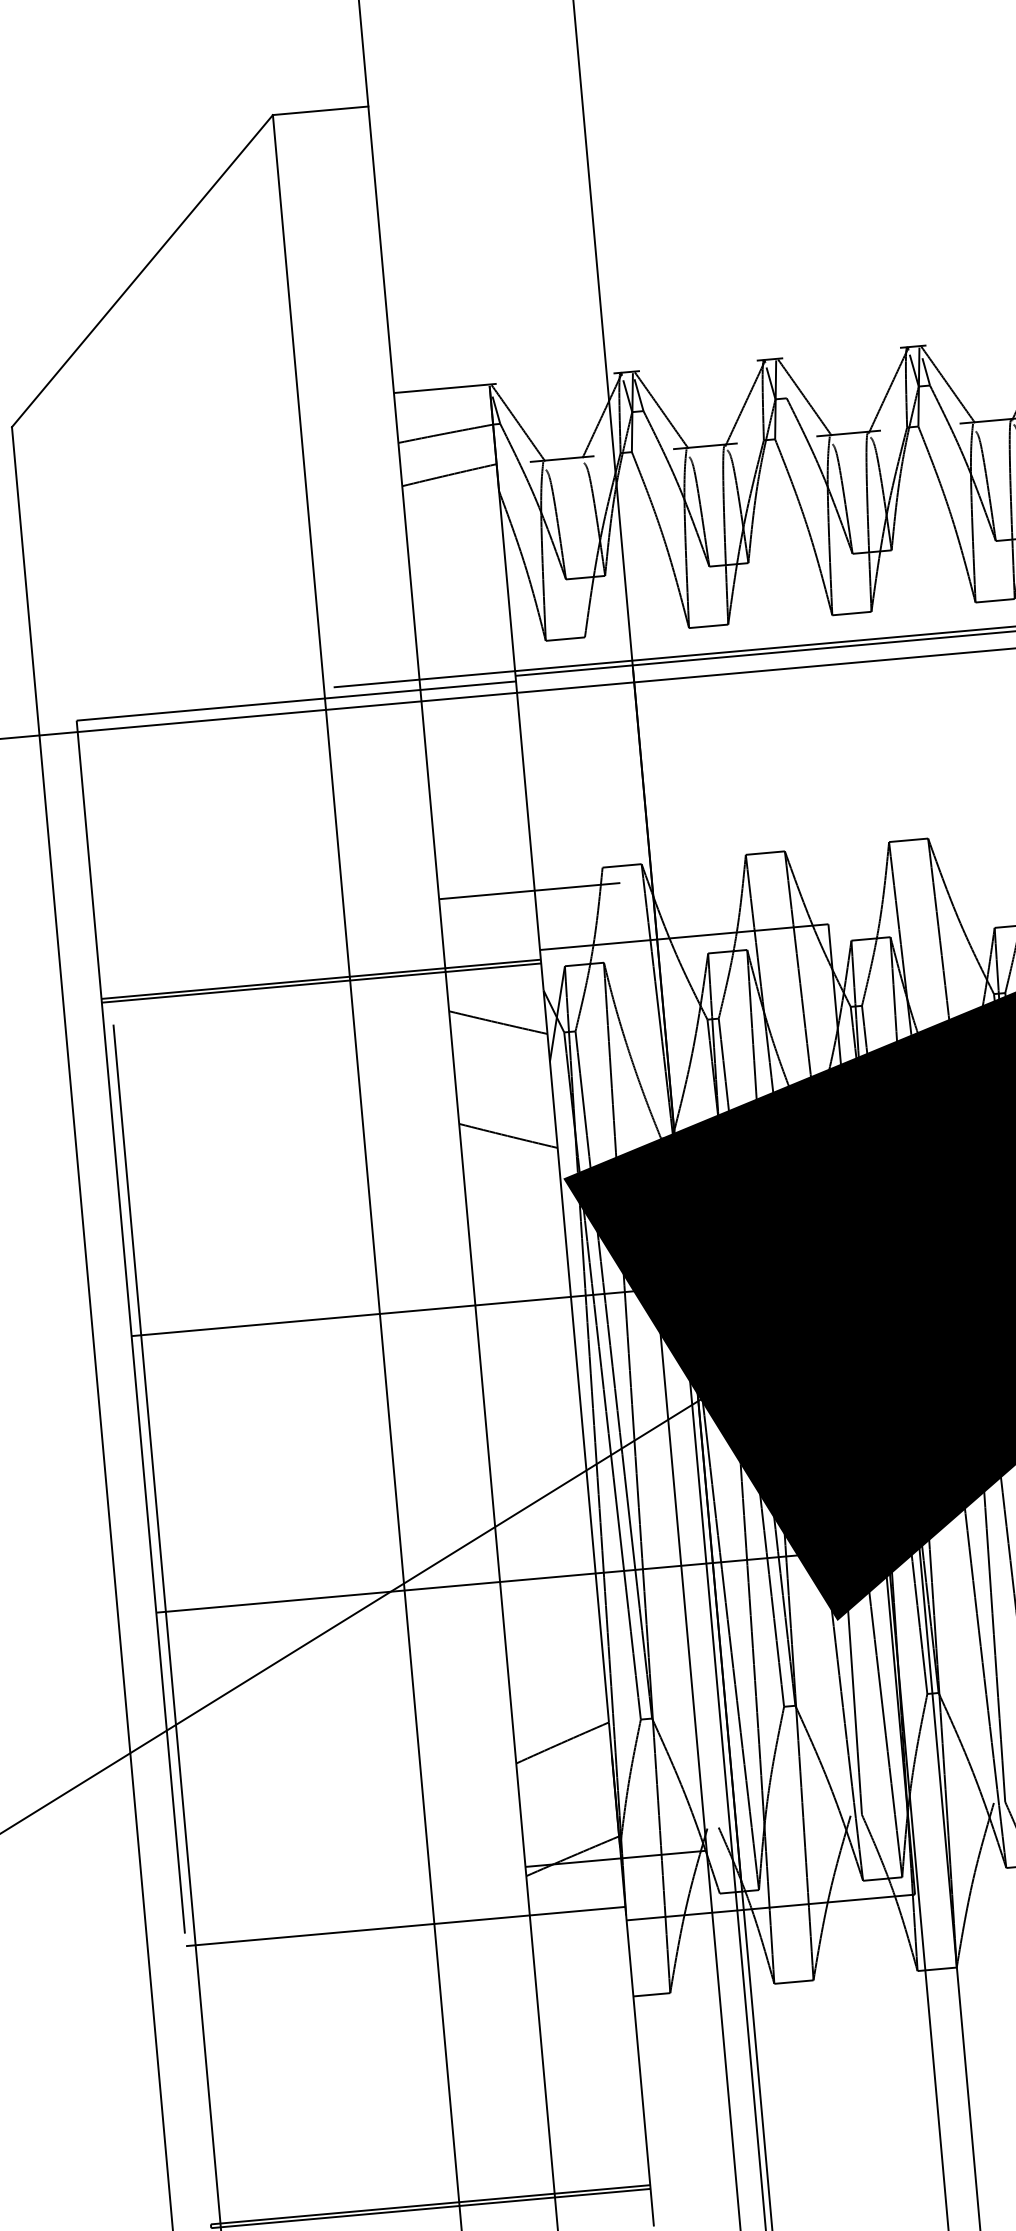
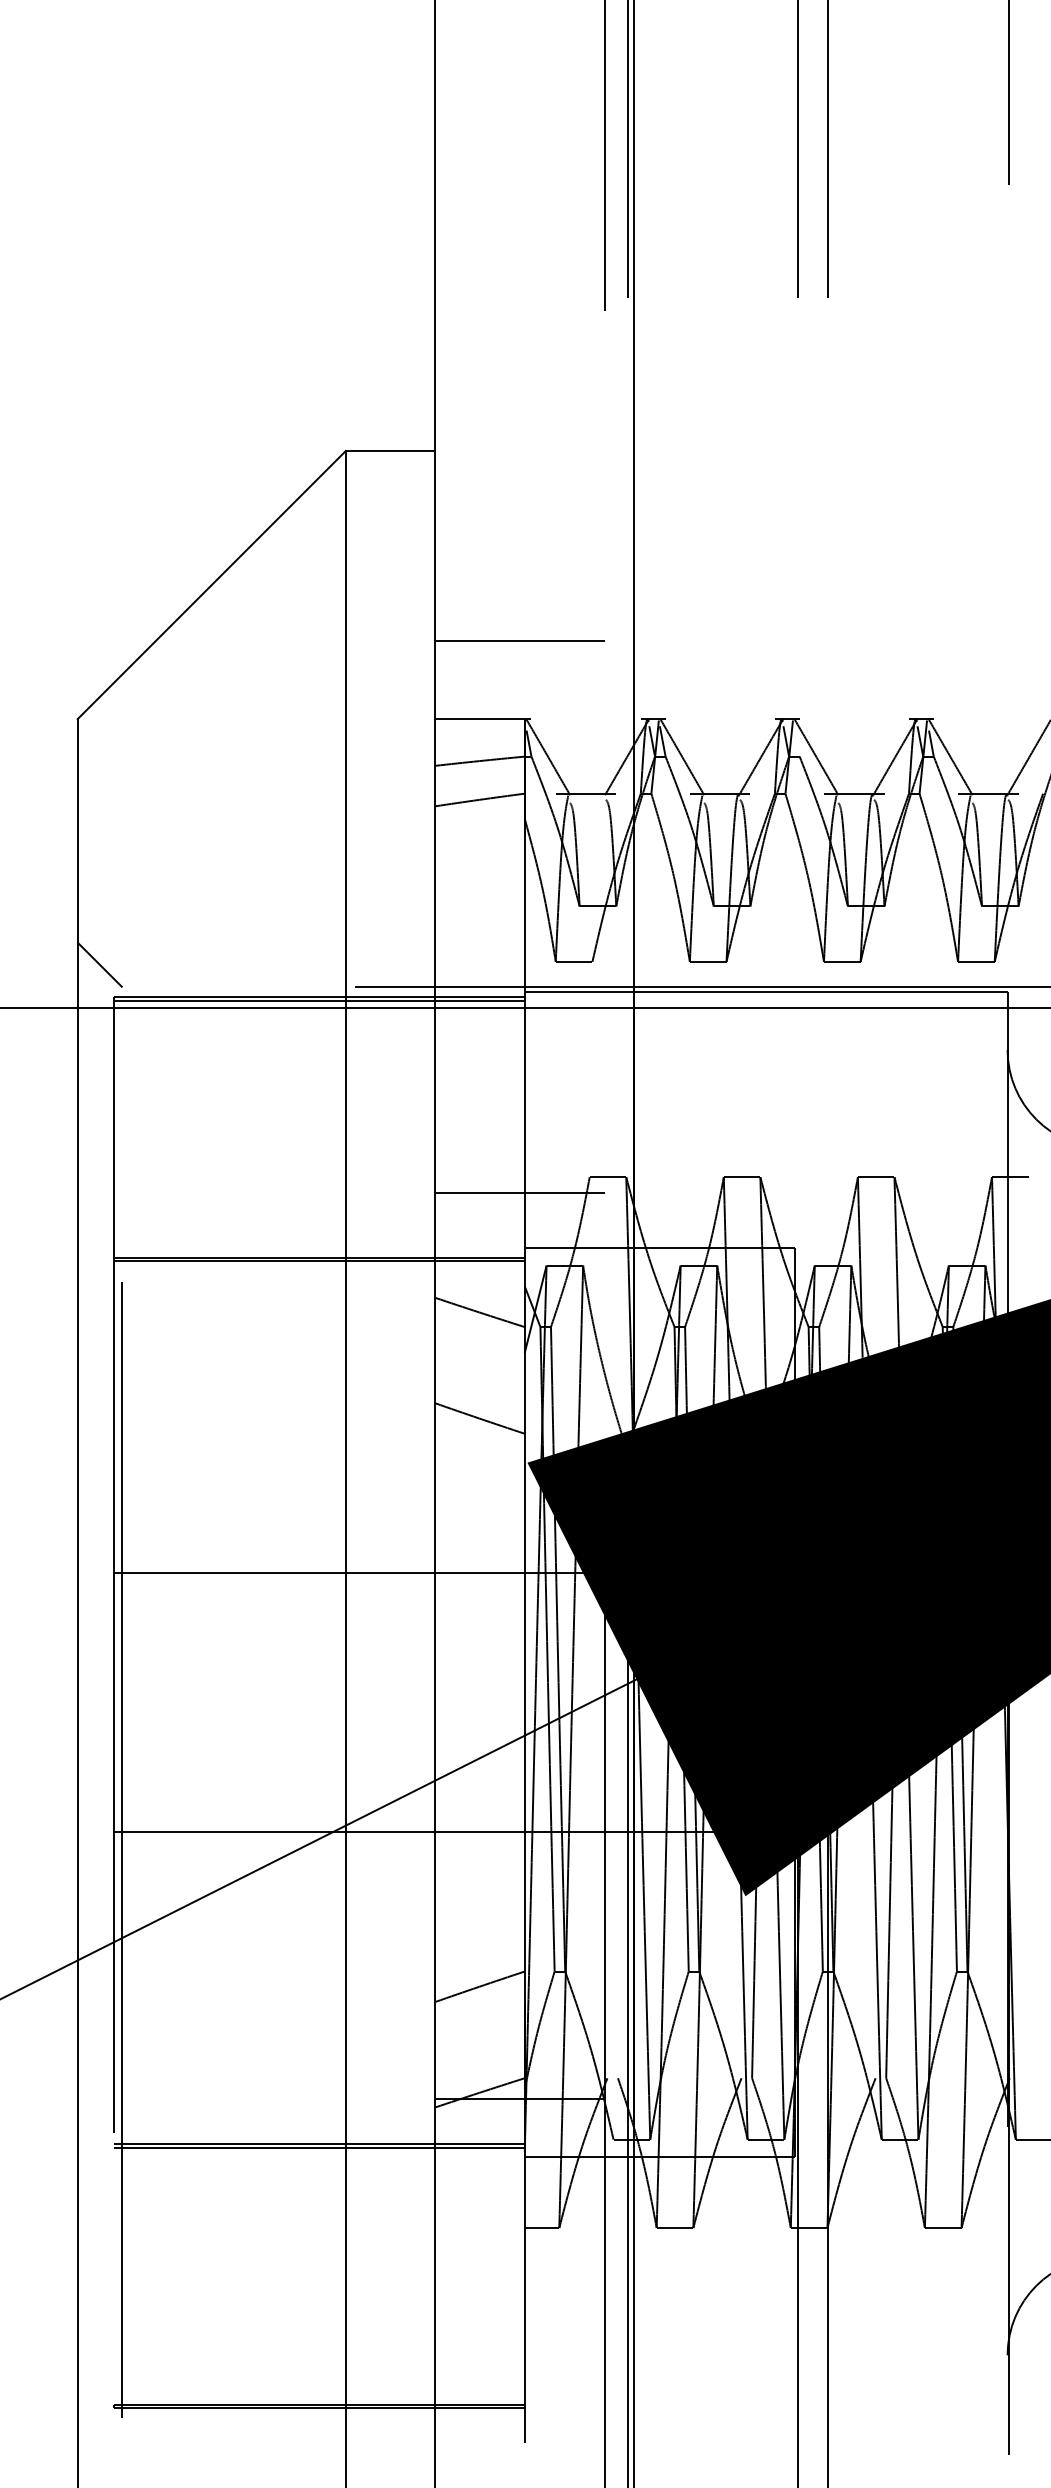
line: (476, 301) -> (519, 640), added
line: (58, 687) -> (99, 964), added
line: (296, 704) -> (318, 1000), added
line: (405, 1930) -> (318, 2147), added

